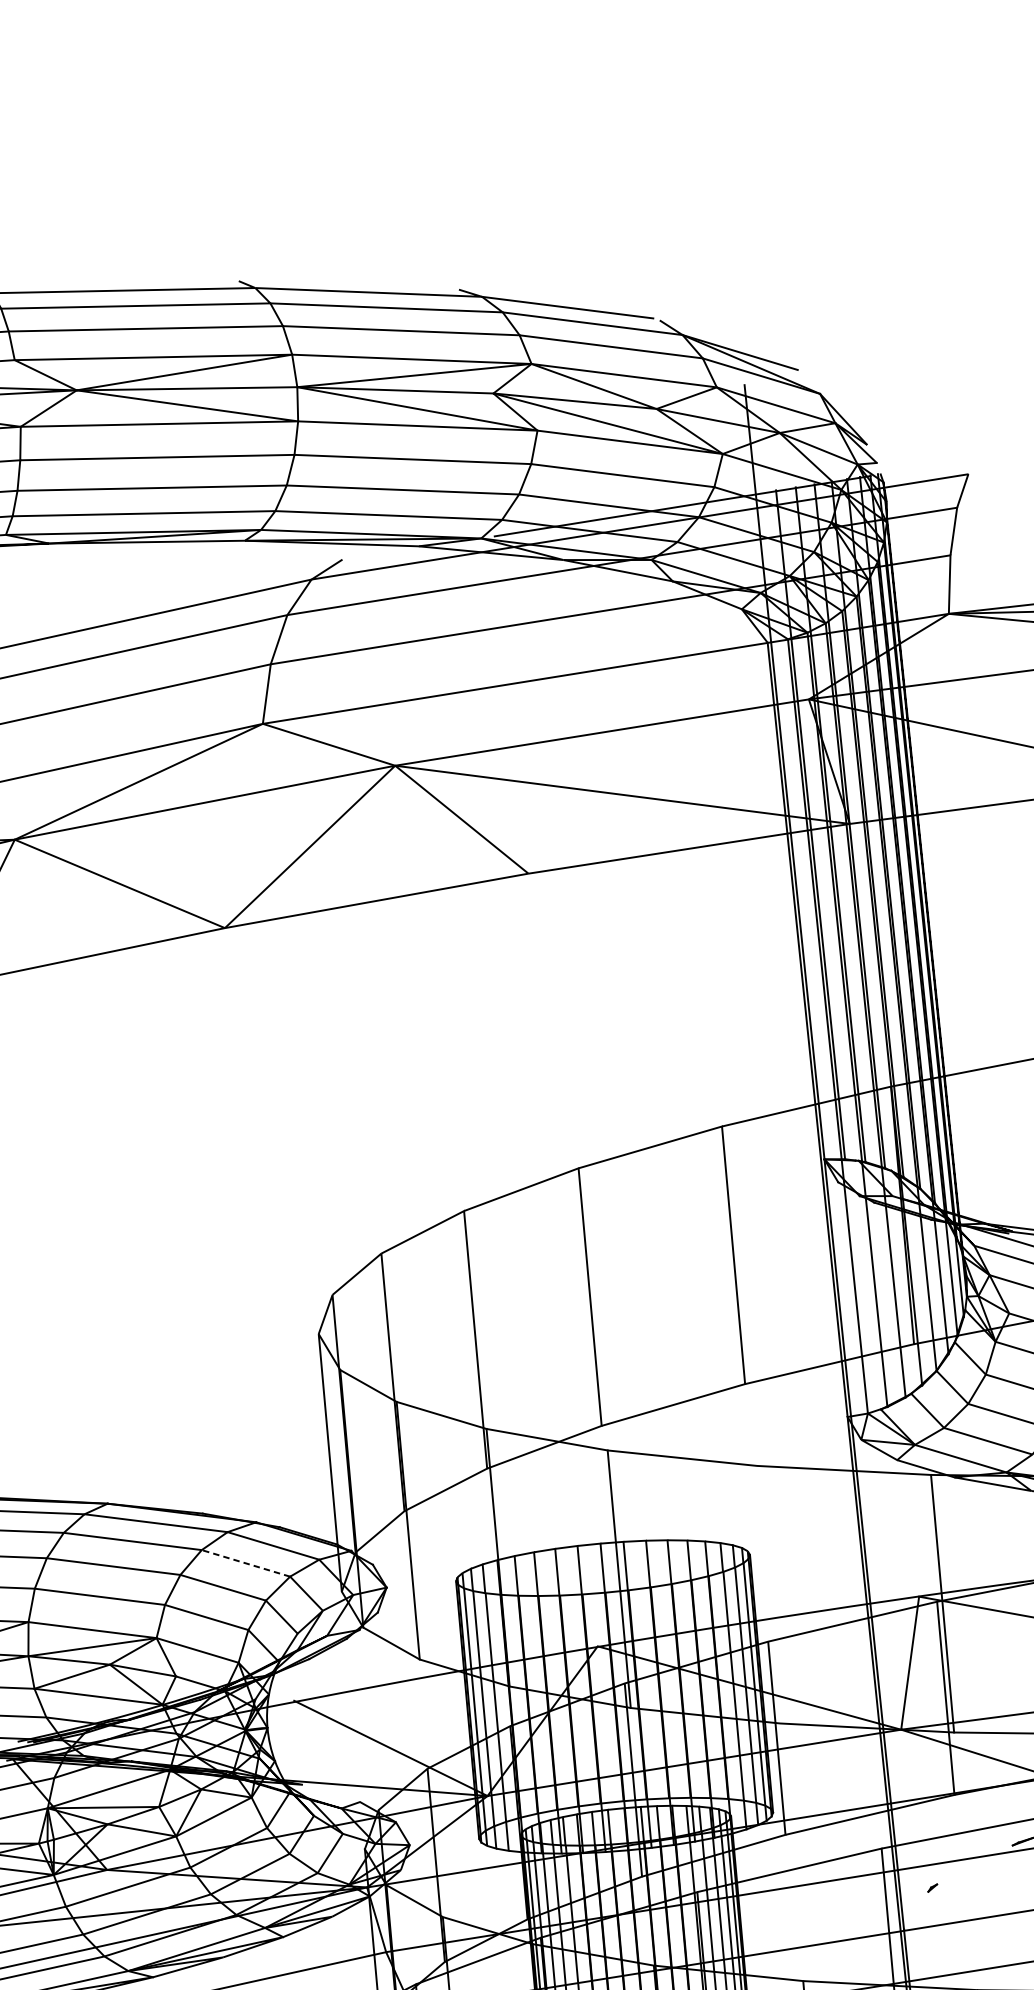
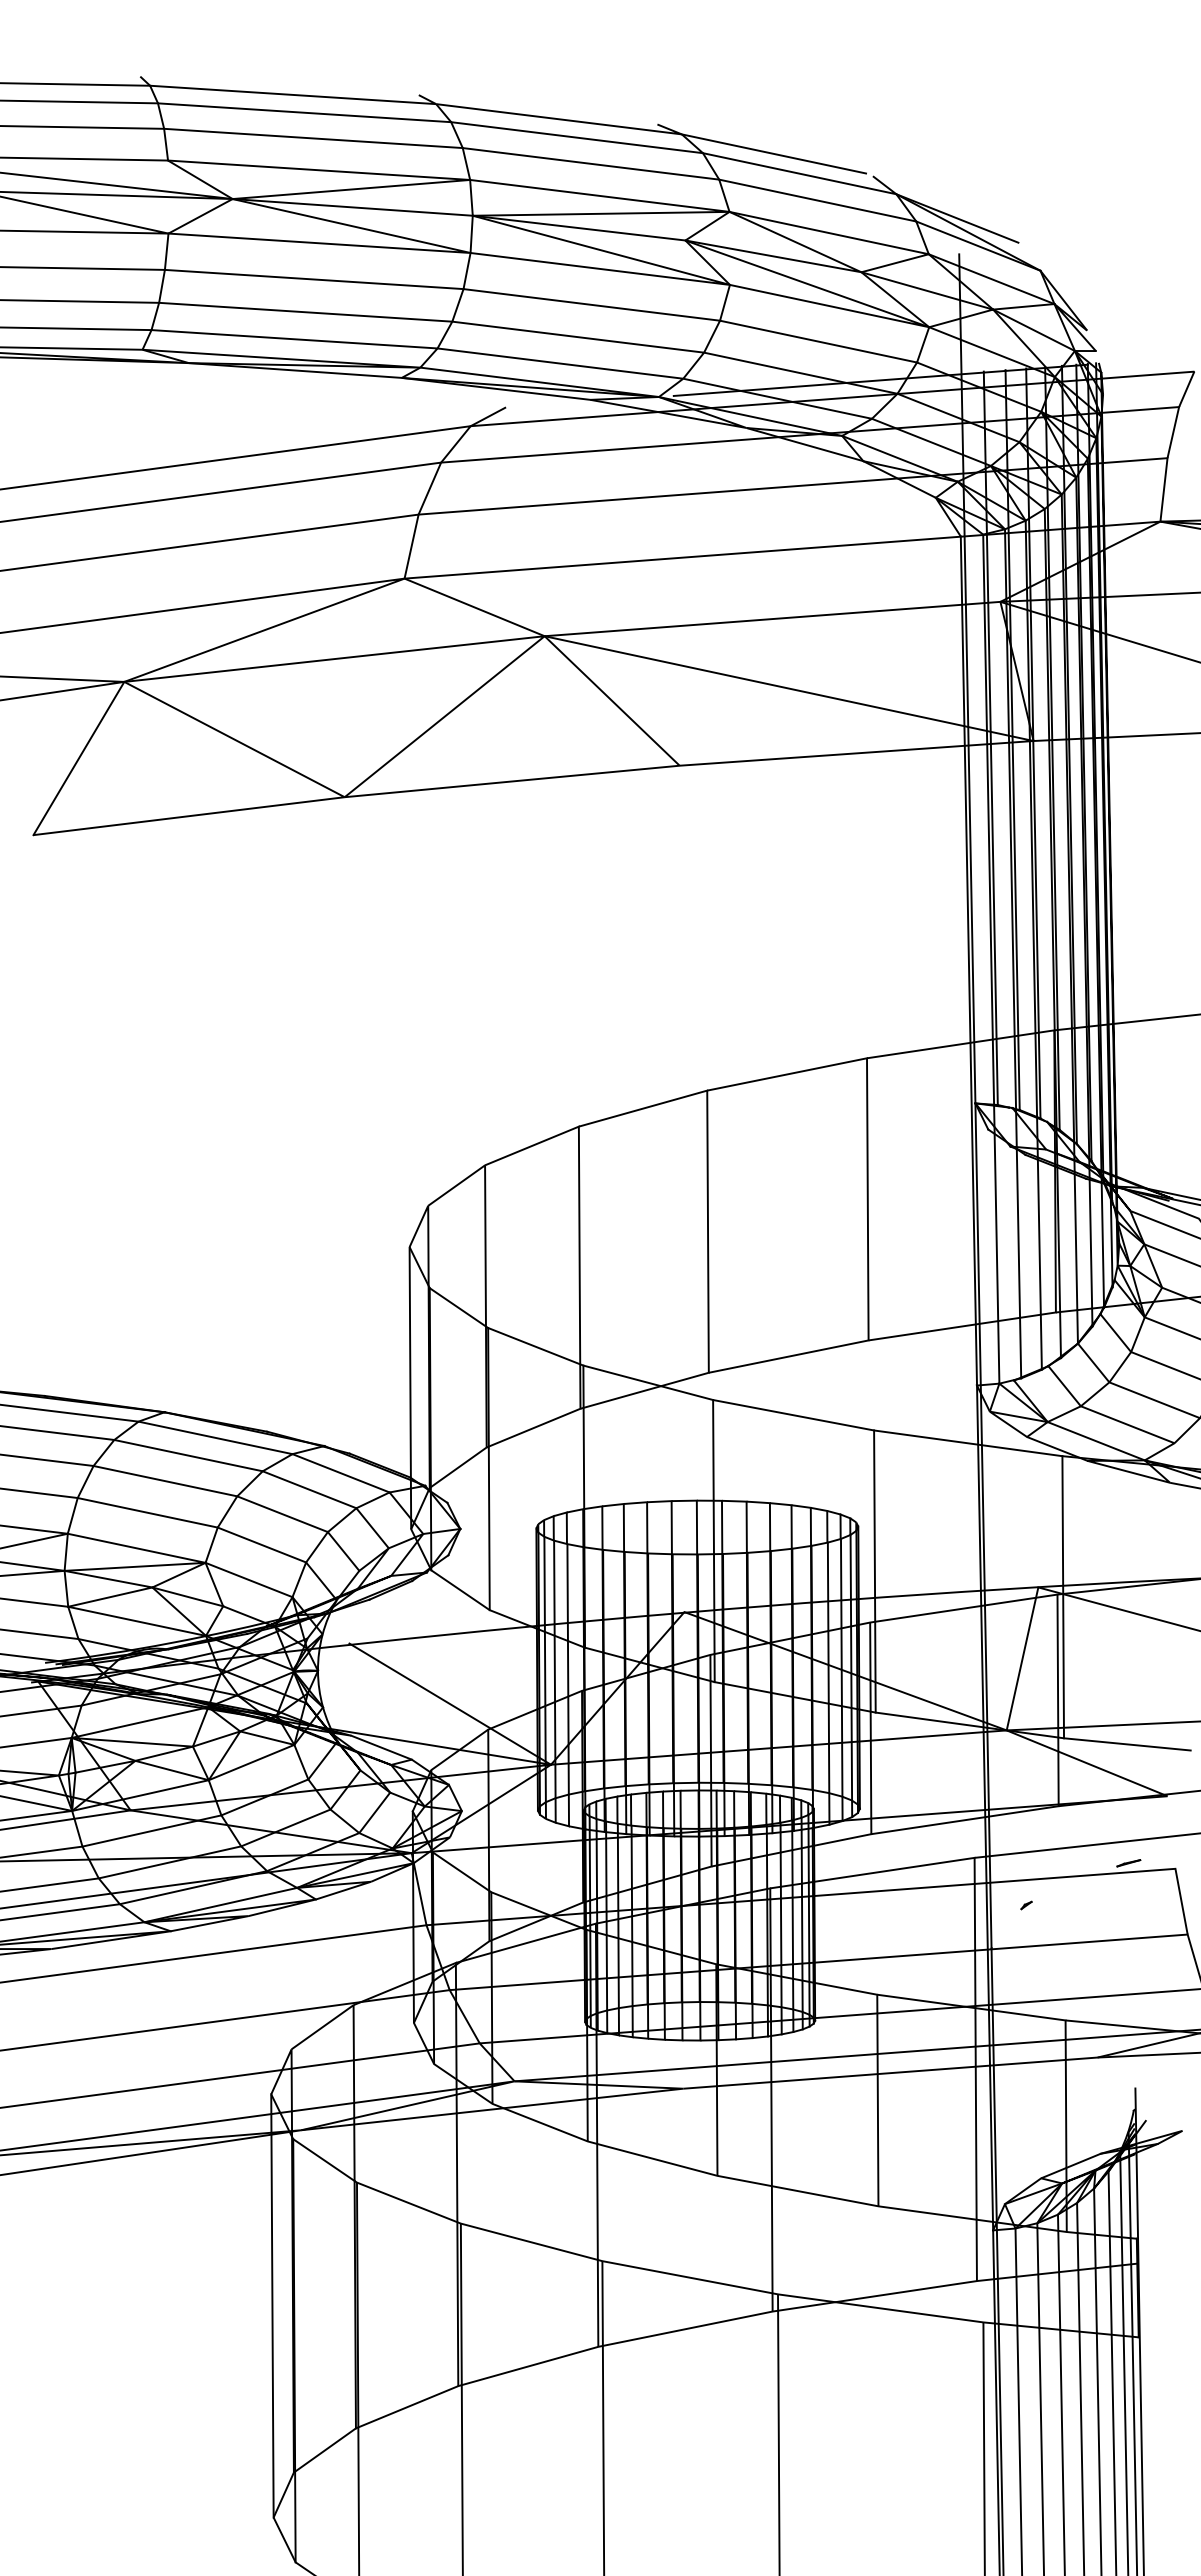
line: (245, 1563) -> (309, 1489), dashed -> solid
line: (768, 1594) -> (874, 1571), added
line: (331, 1793) -> (381, 1747), added

